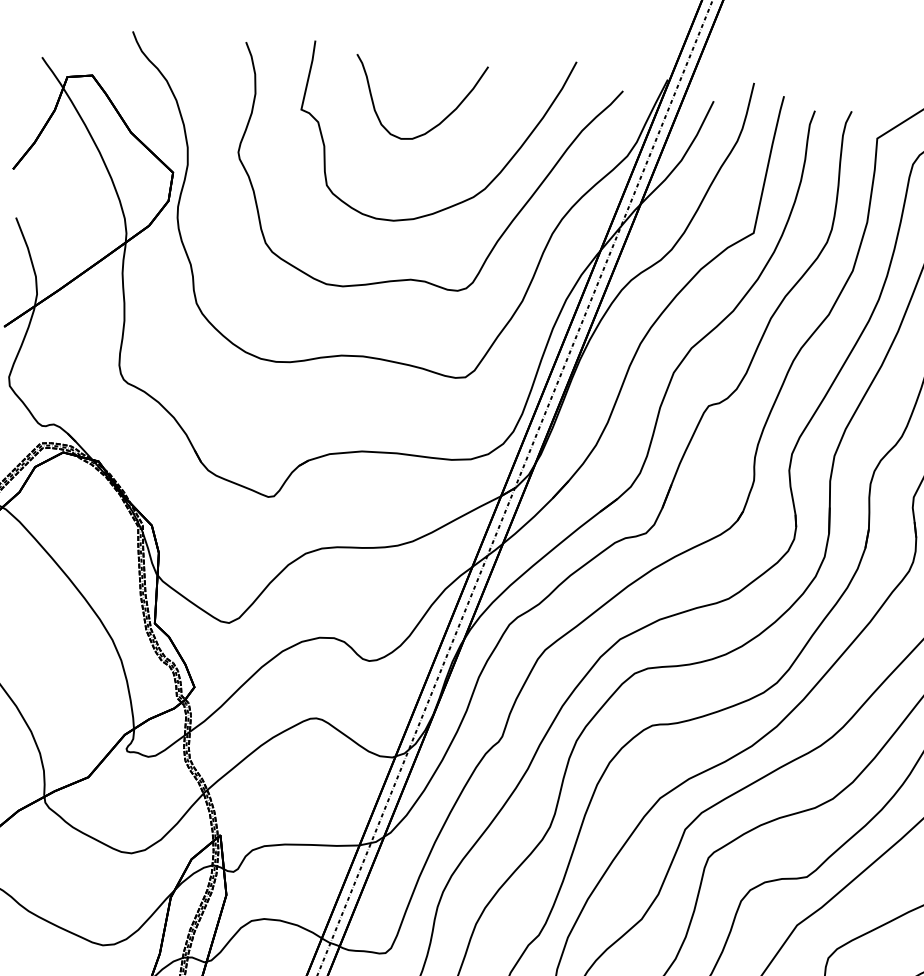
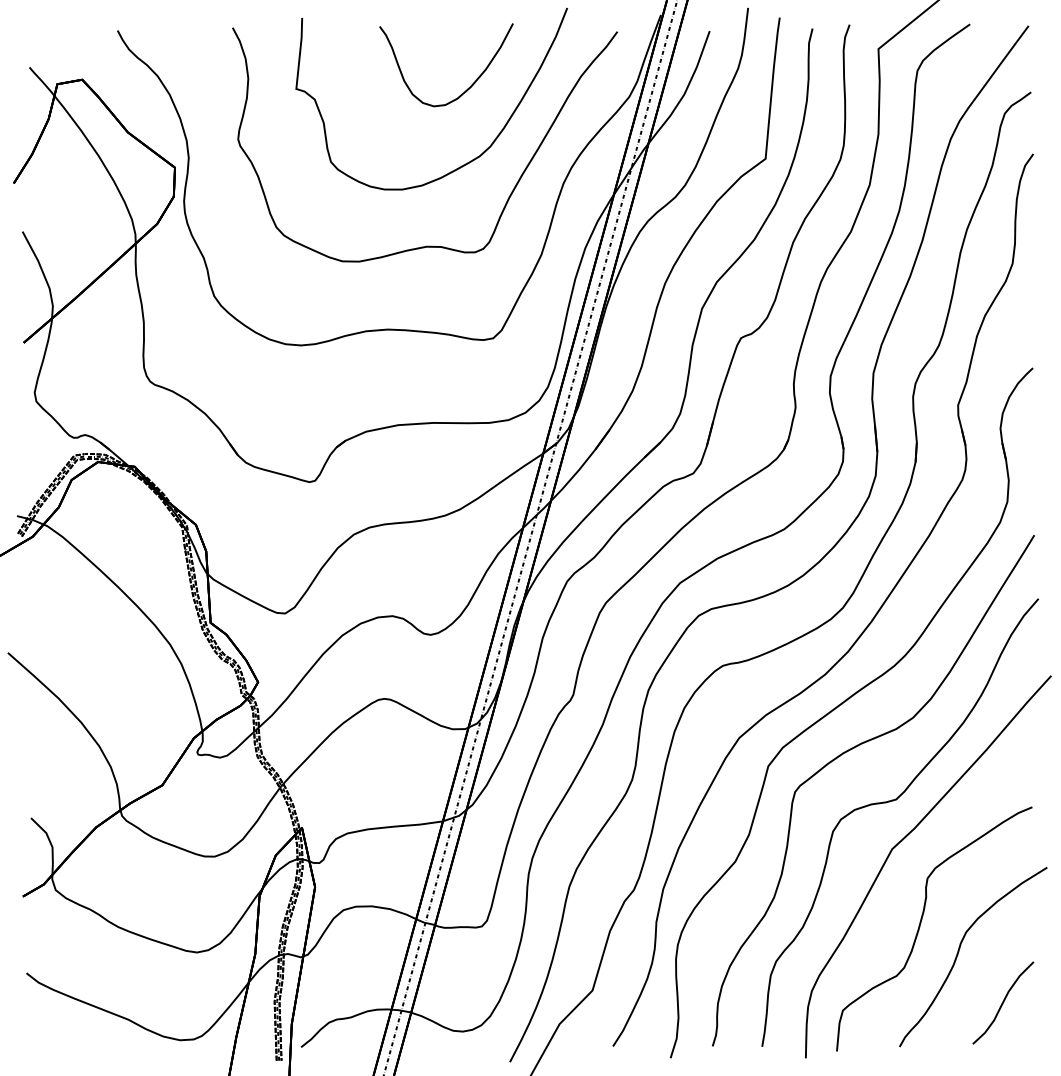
curve: (437, 124) -> (468, 87), moved

